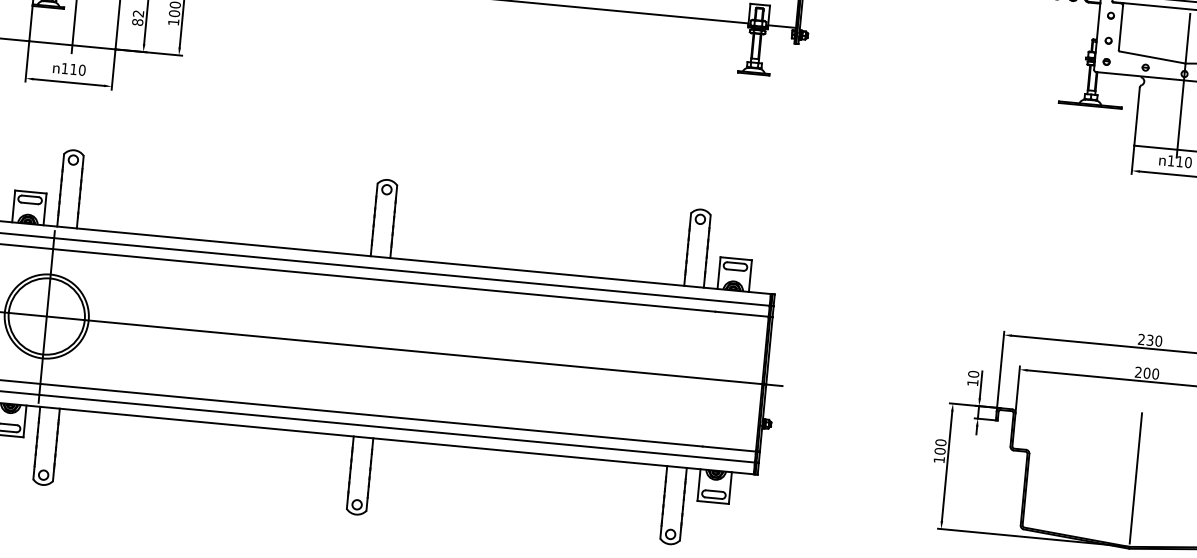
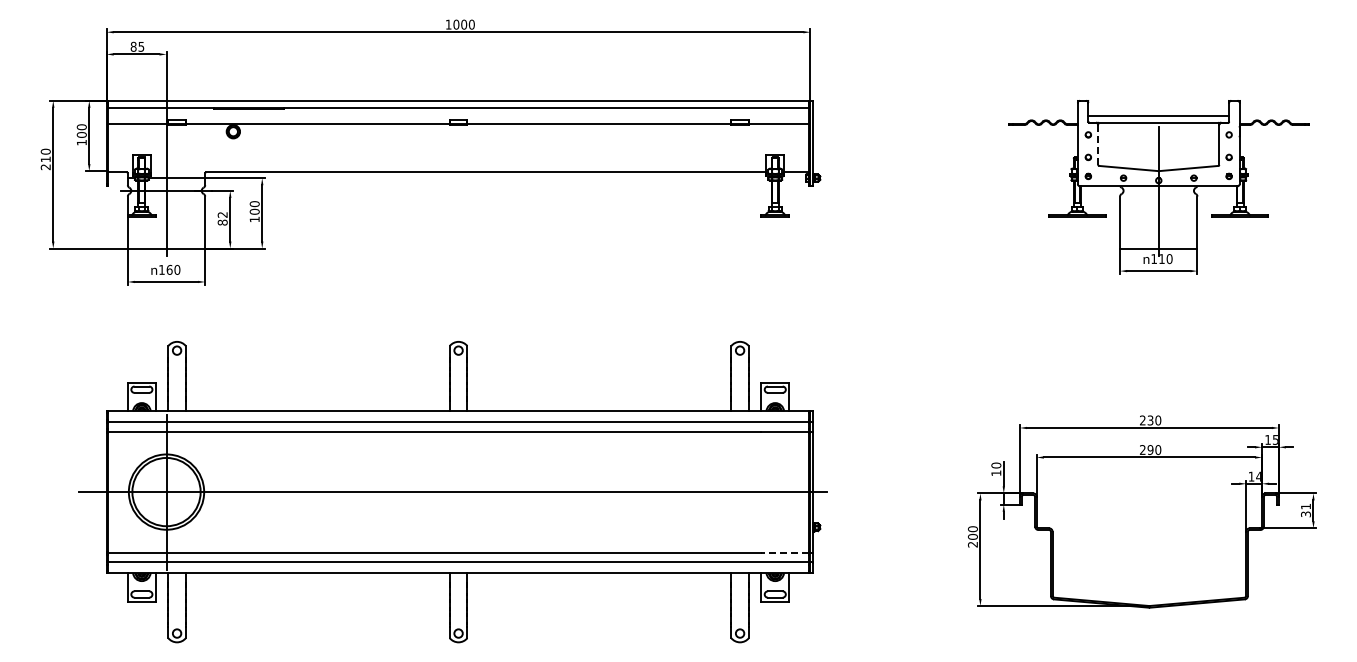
line: (1121, 27) -> (1098, 144), solid -> dashed
text: (73, 68) -> (169, 269), 110 -> 160
text: (1147, 372) -> (1150, 449), 200 -> 290
line: (729, 448) -> (785, 552), solid -> dashed
text: (938, 459) -> (972, 544), 100 -> 200
line: (1135, 478) -> (1149, 544), removed

